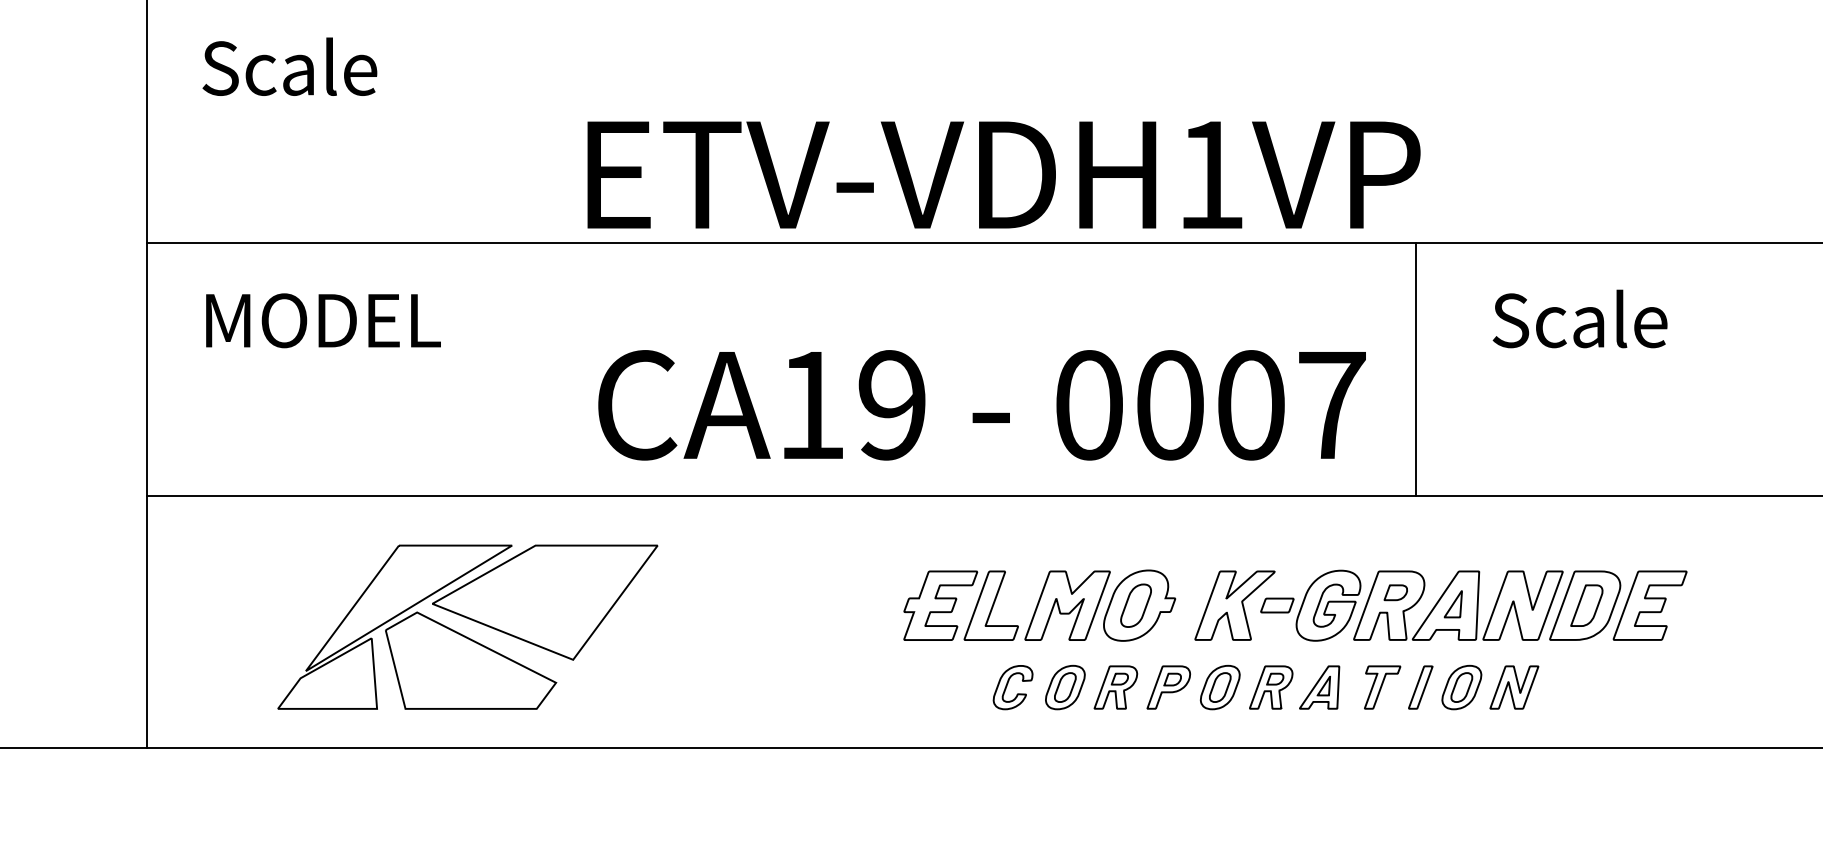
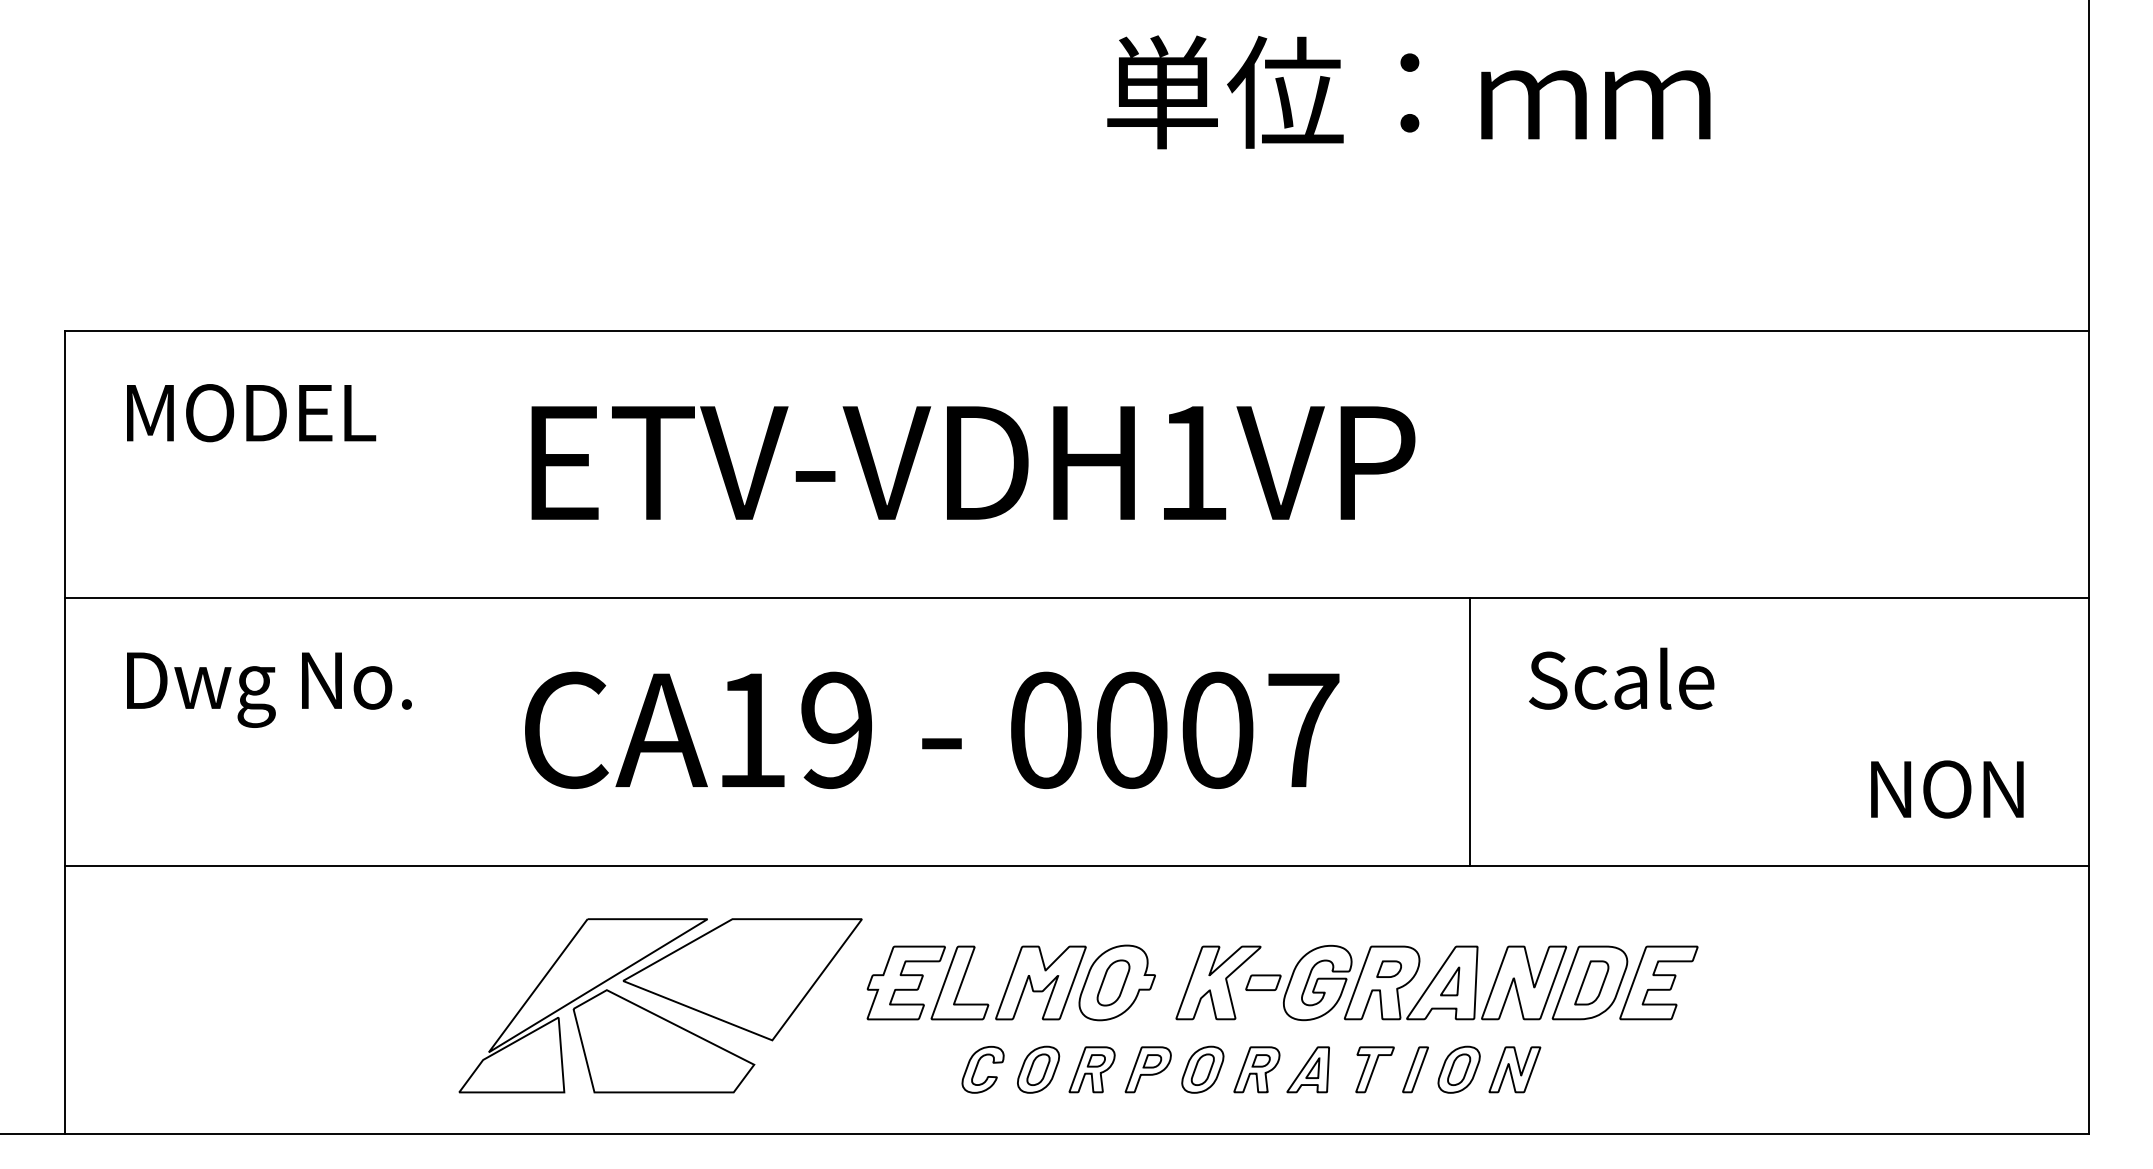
text: (321, 67) -> (249, 411), Scale -> MODEL
text: (1004, 174) -> (973, 462), moved
text: (1580, 318) -> (1621, 678), moved
text: (342, 329) -> (271, 689), MODEL -> Dwg No.
line: (1415, 369) -> (1470, 732), moved
text: (982, 404) -> (932, 729), moved
part: (468, 619) -> (661, 997), moved

